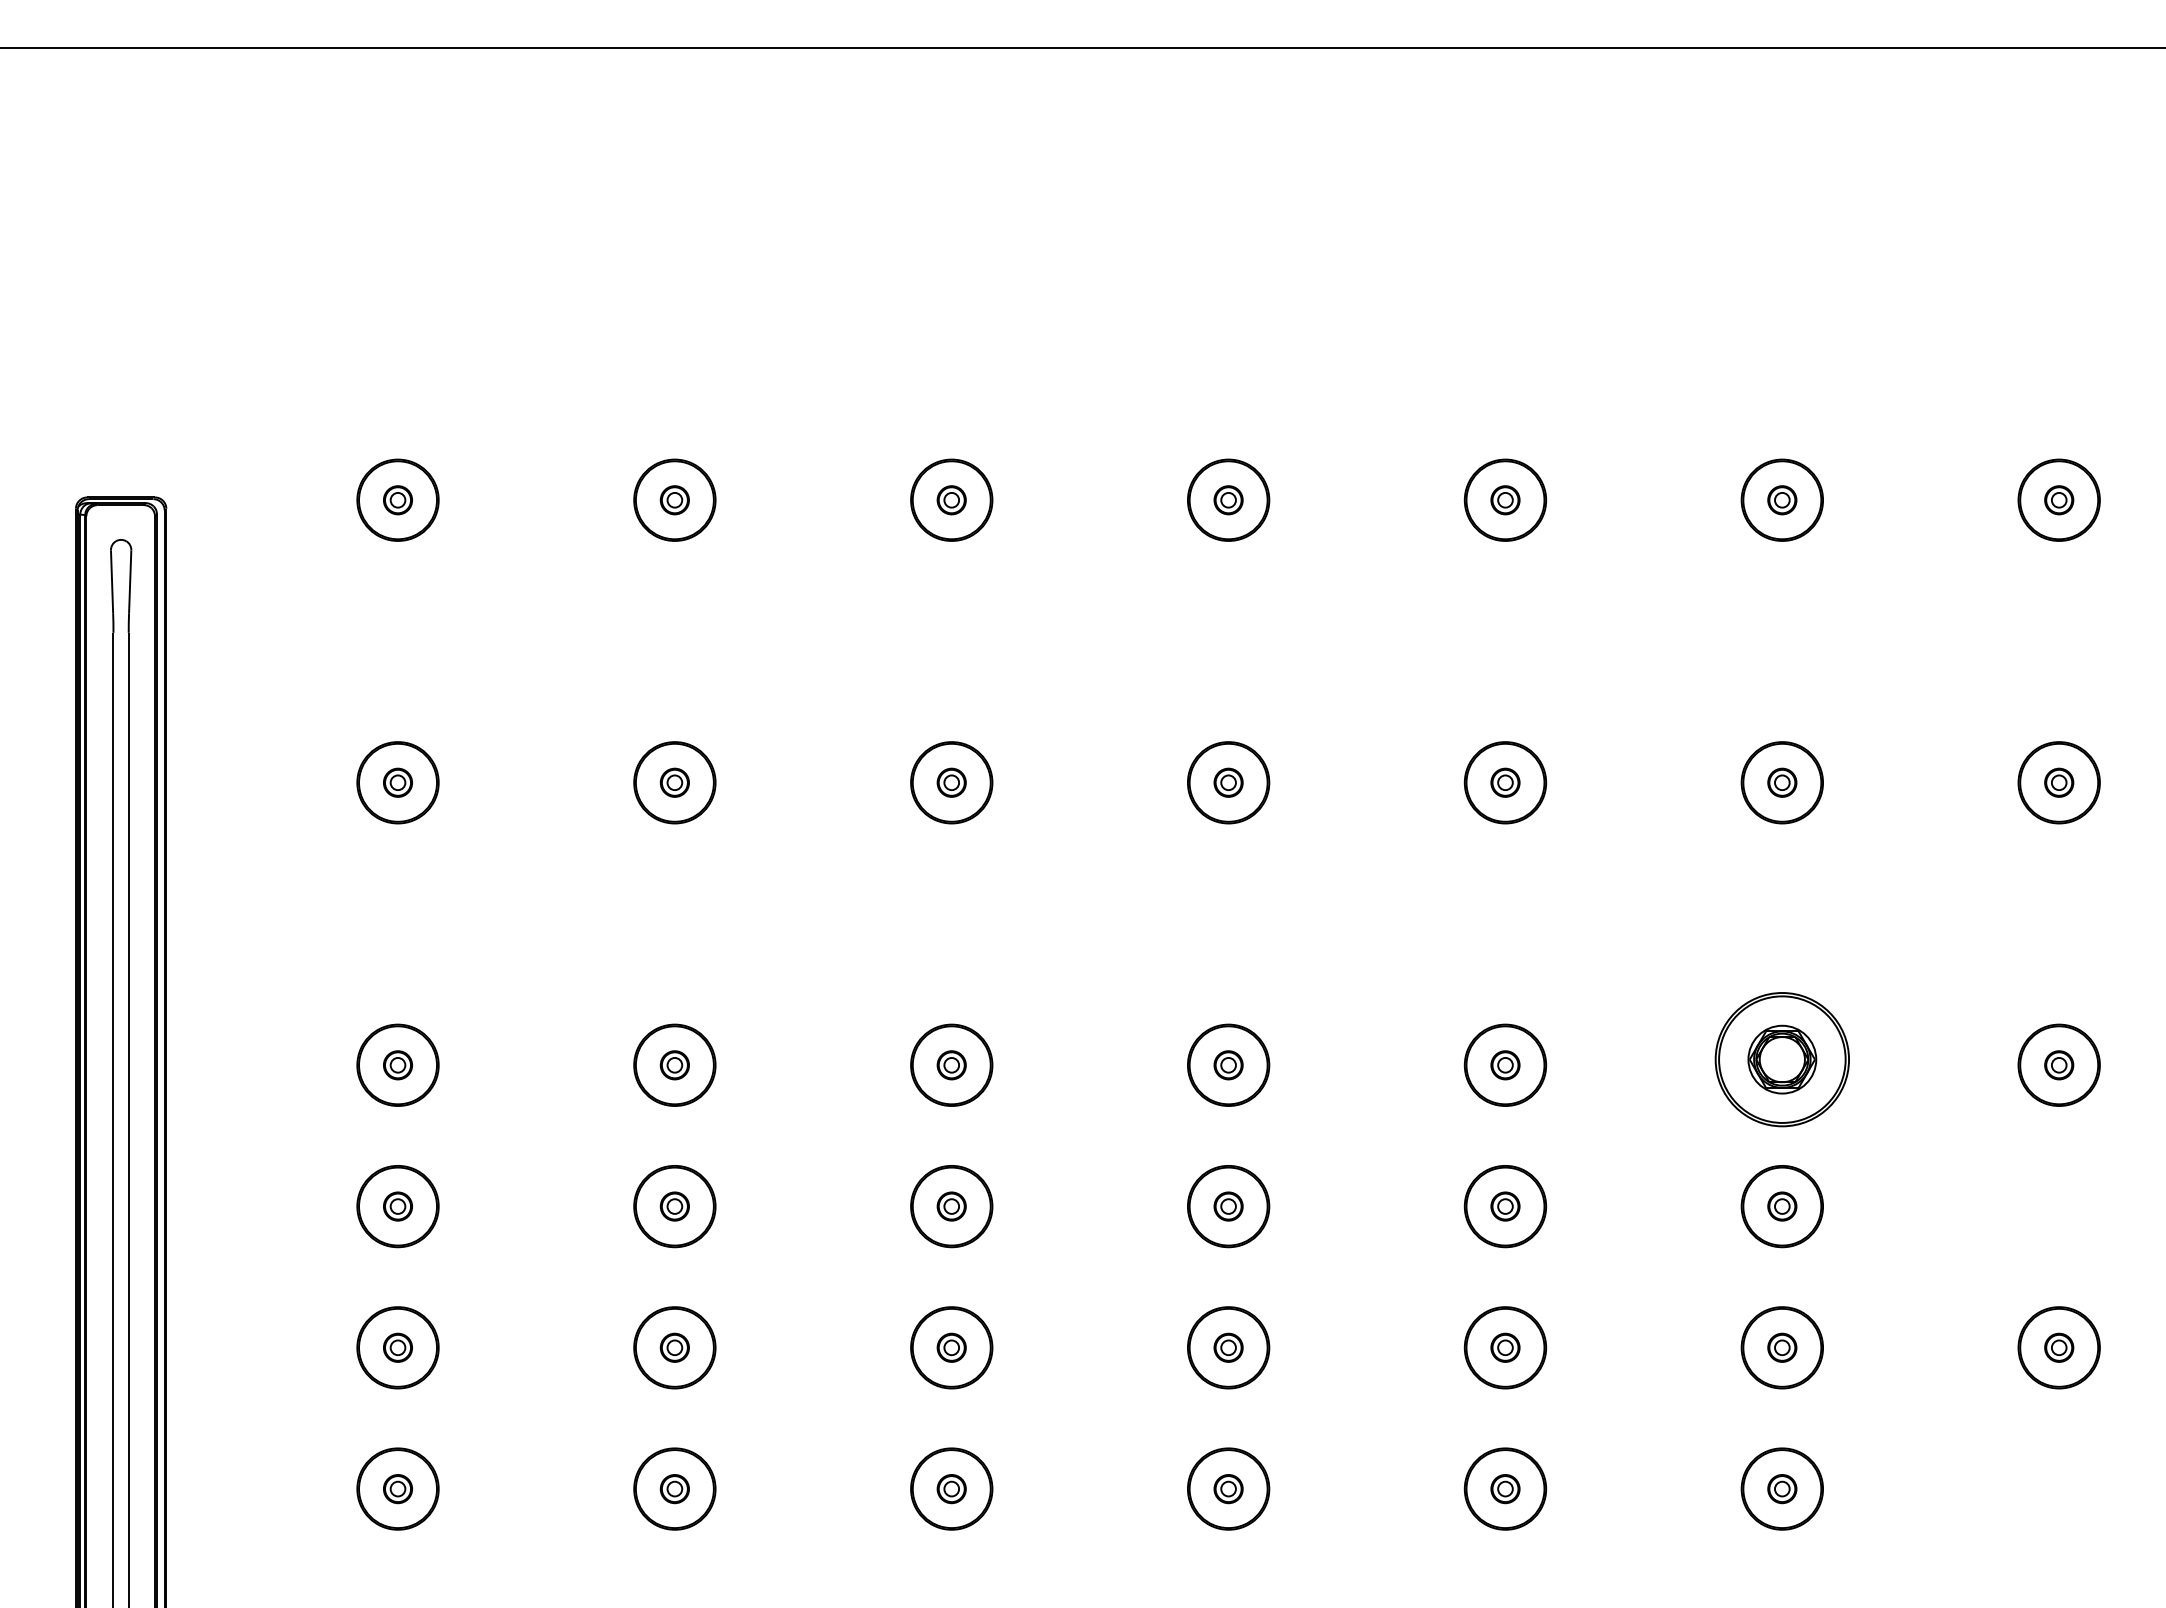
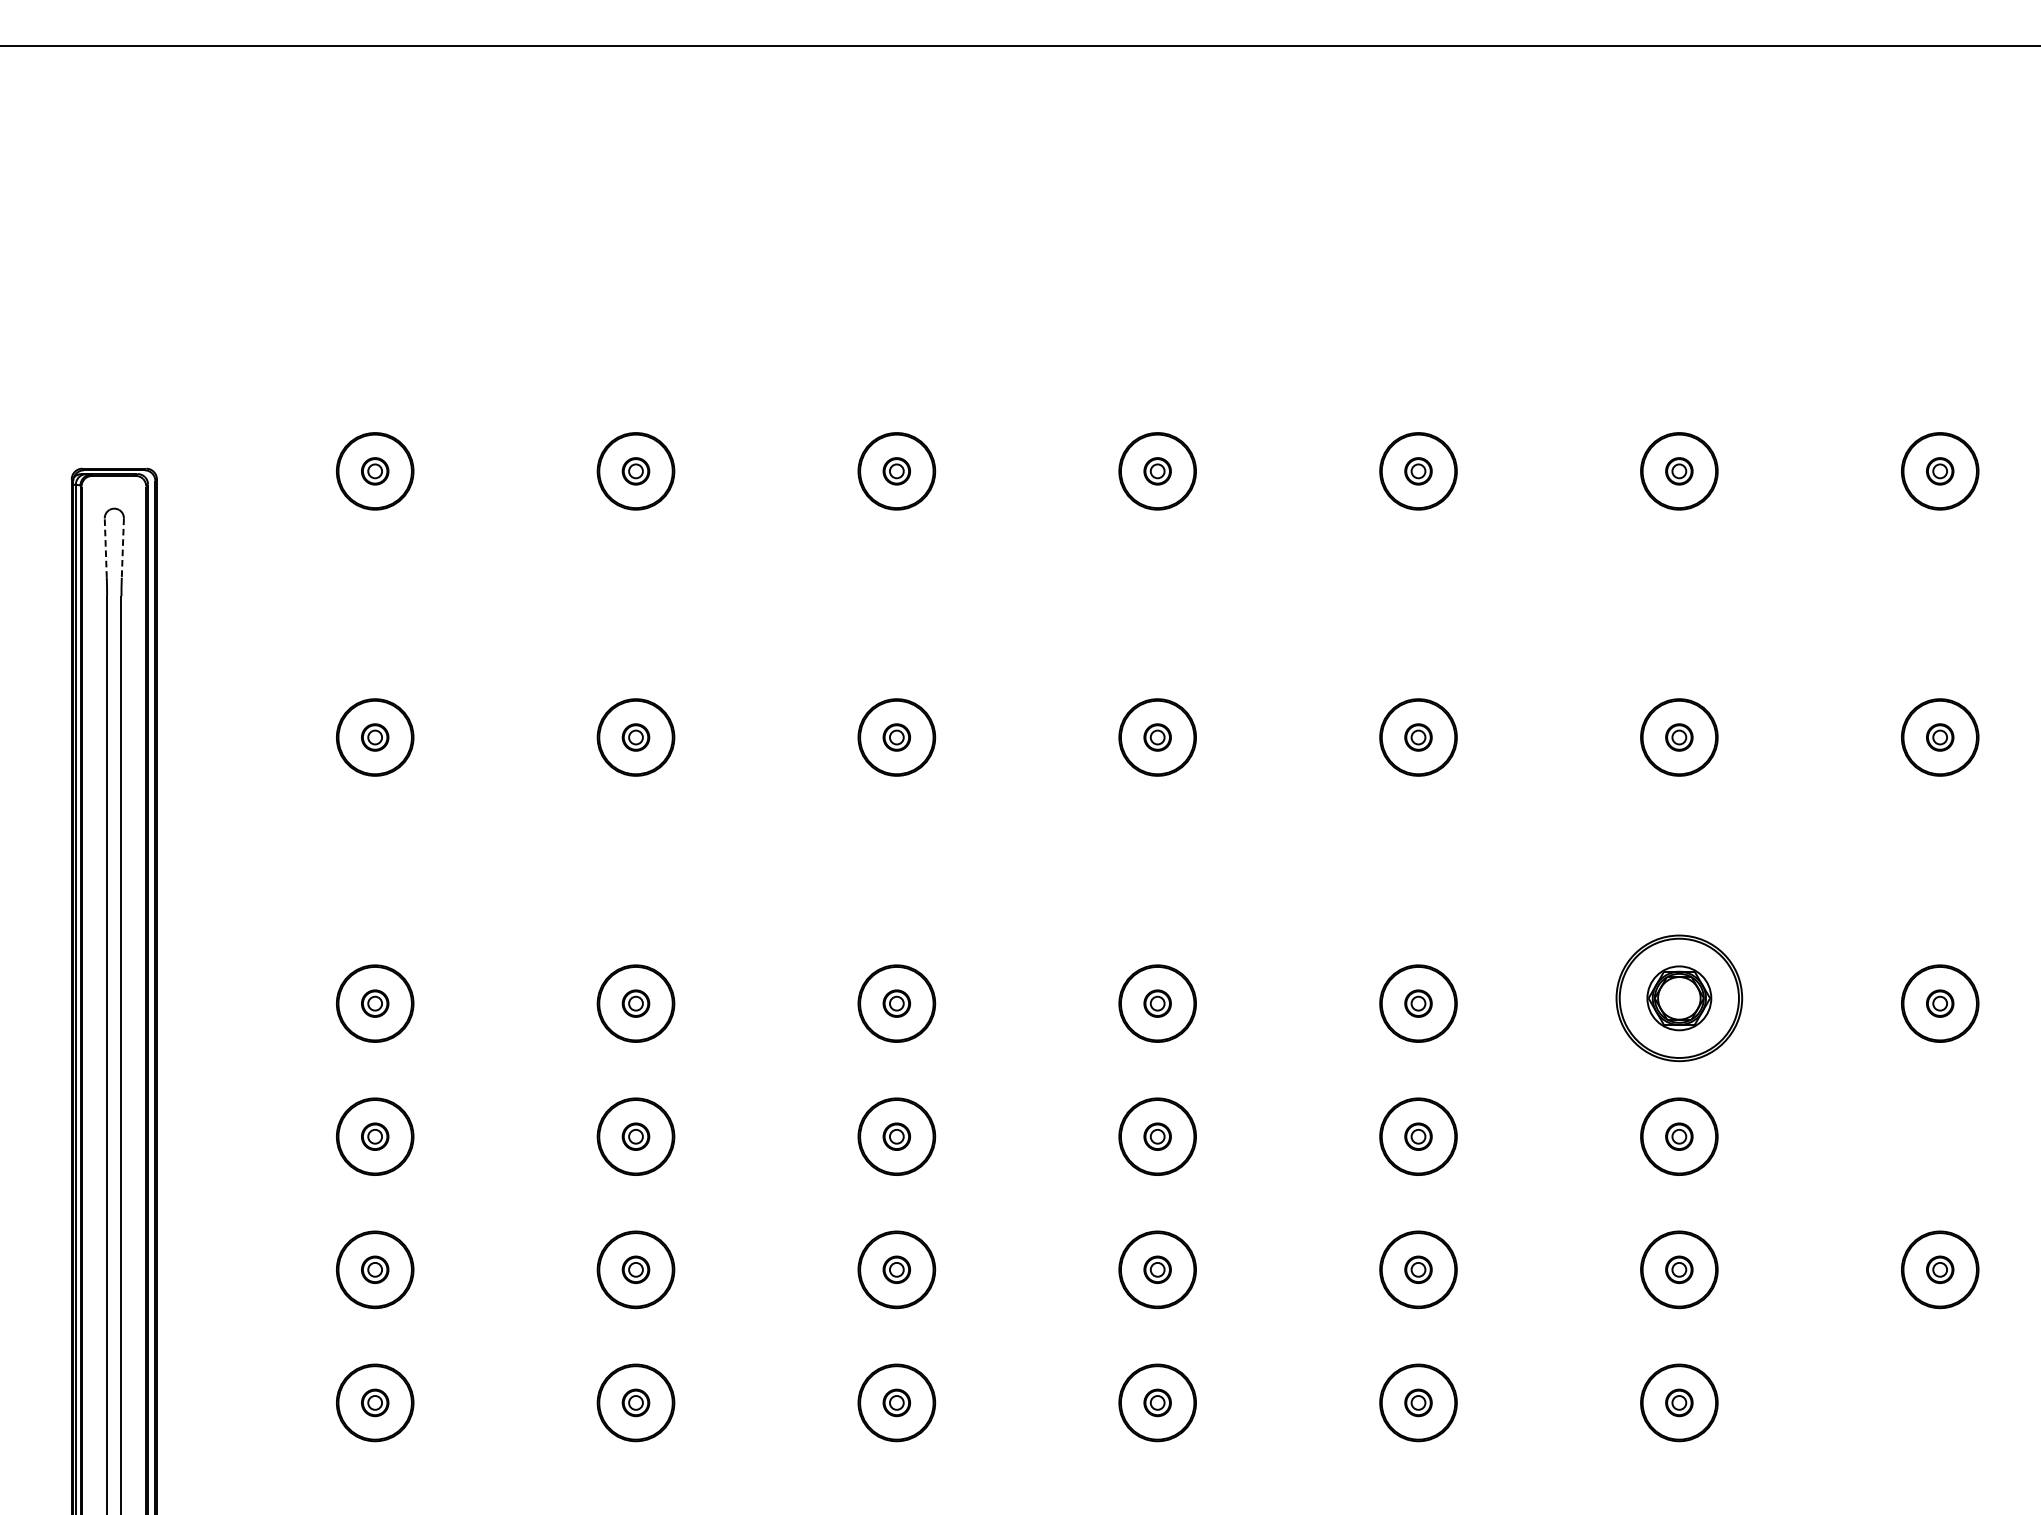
line: (112, 581) -> (106, 547), solid -> dashed
line: (130, 582) -> (123, 548), solid -> dashed

